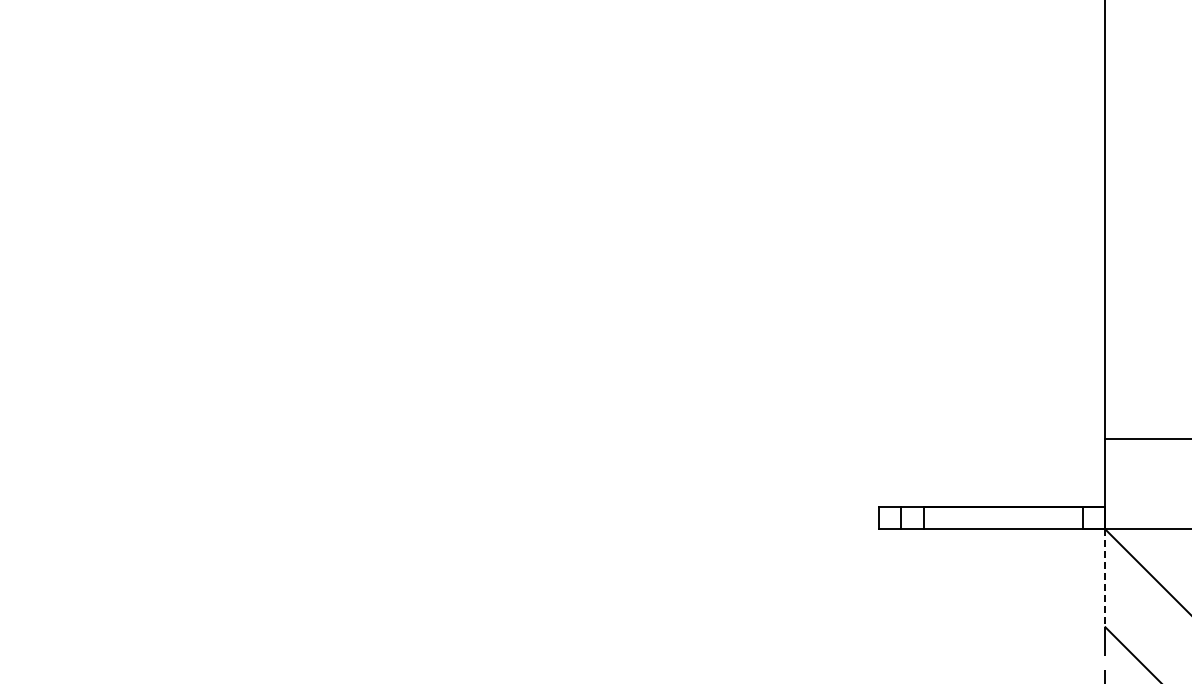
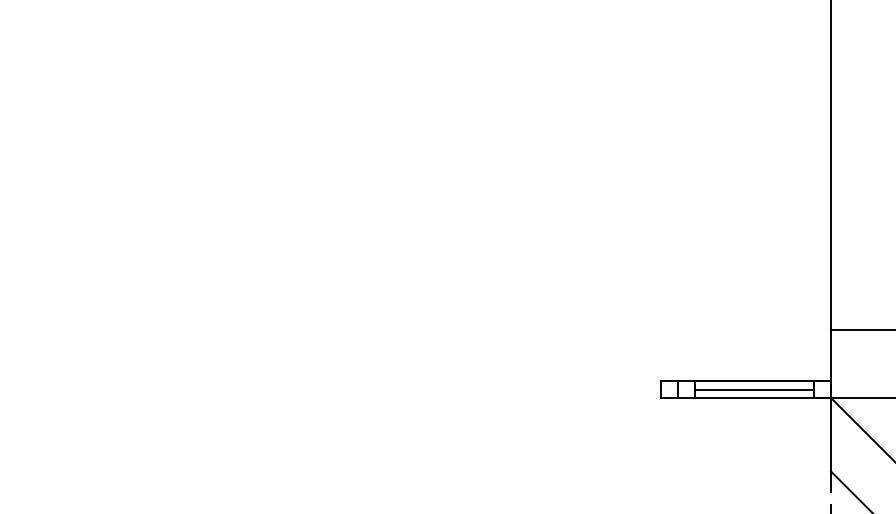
line: (1003, 518) -> (754, 389), added
line: (1105, 578) -> (831, 434), dashed -> solid

